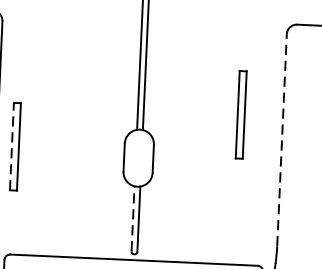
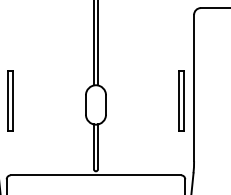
part: (241, 114) -> (181, 100), moved
line: (282, 139) -> (194, 87), dashed -> solid
line: (12, 145) -> (8, 100), dashed -> solid
line: (132, 218) -> (93, 146), dashed -> solid

